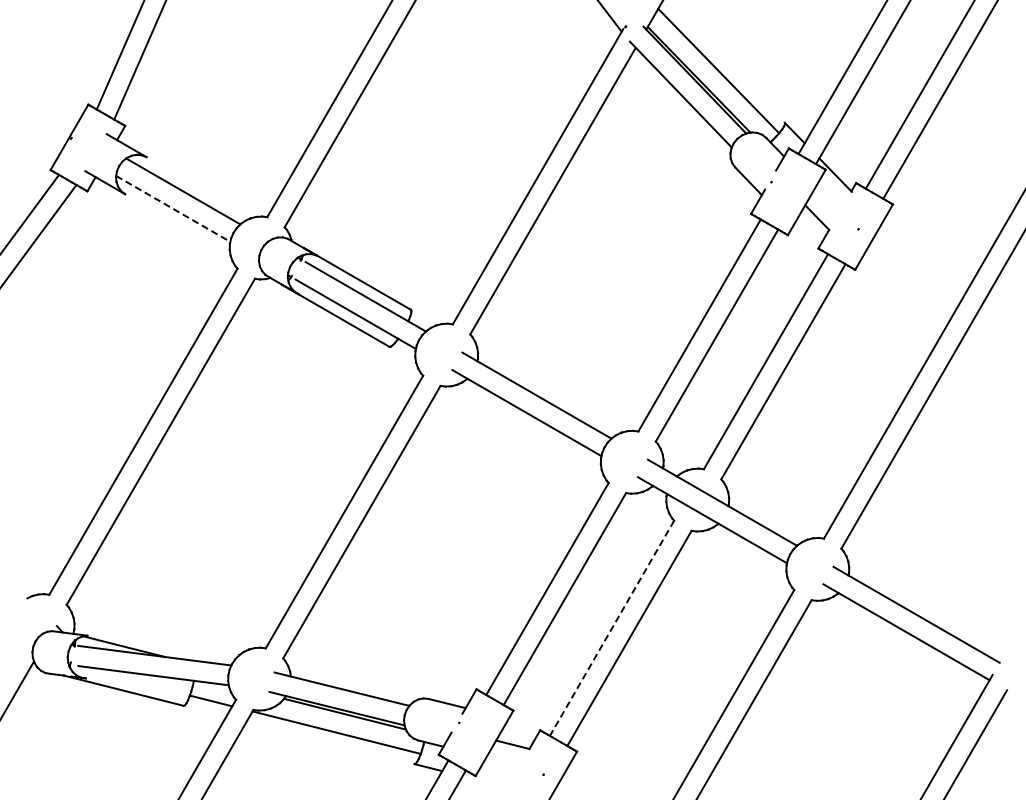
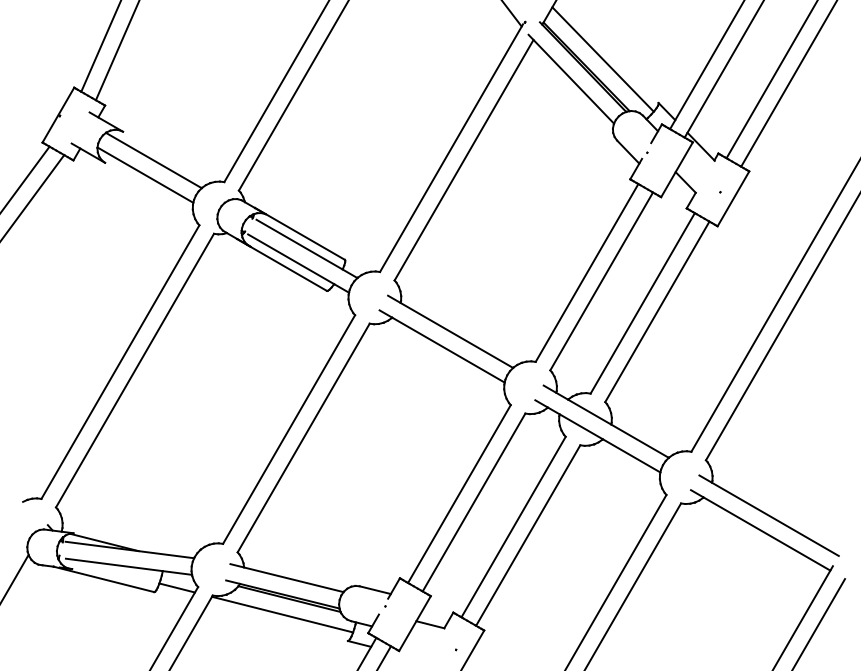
line: (173, 208) -> (145, 174), dashed -> solid
line: (611, 628) -> (513, 527), dashed -> solid

